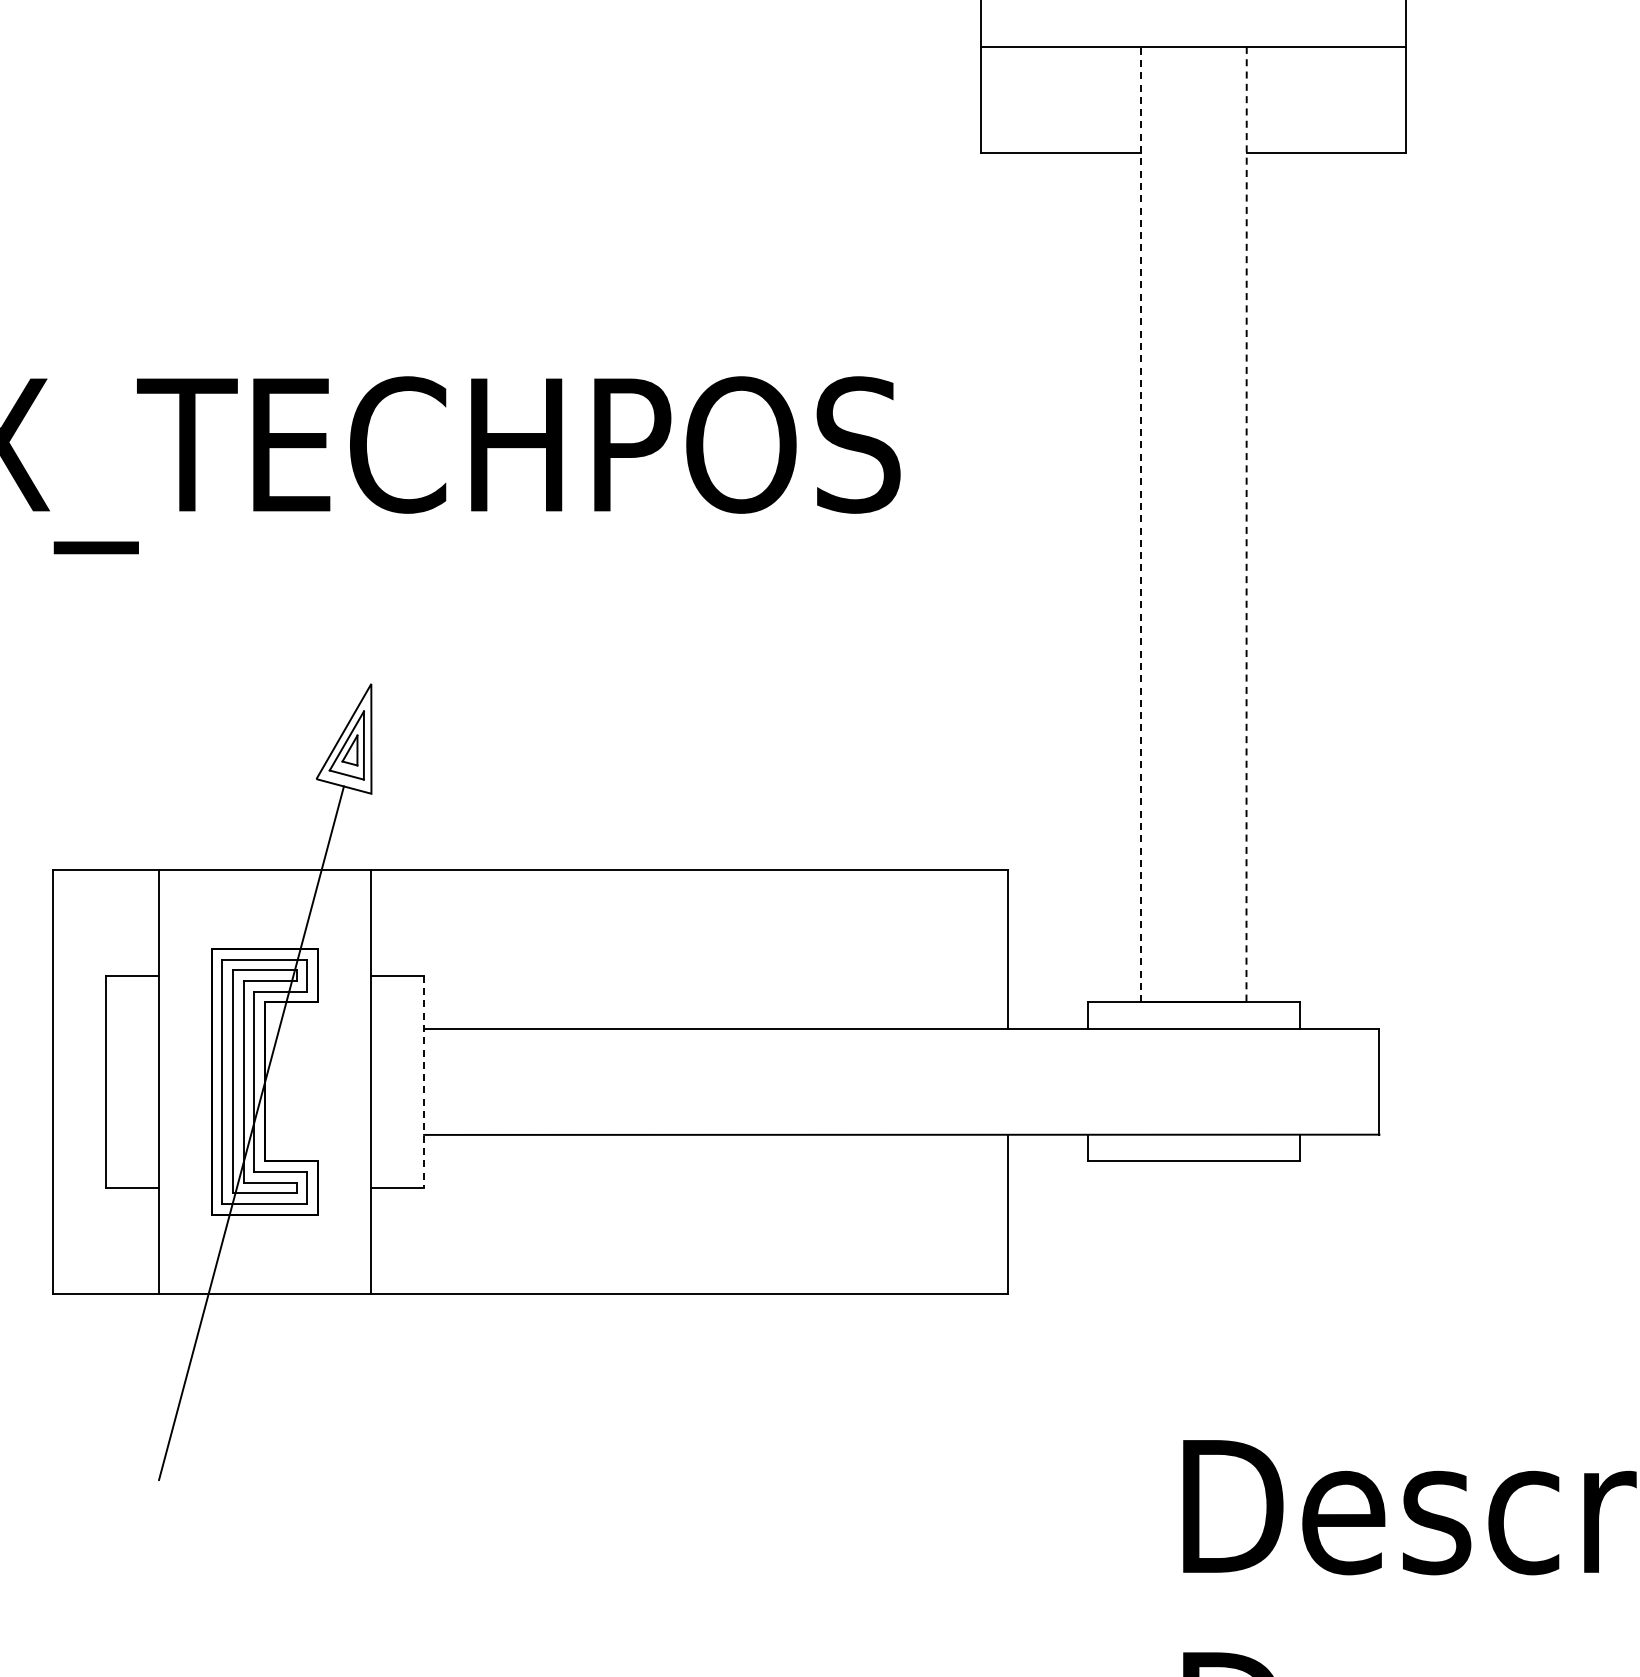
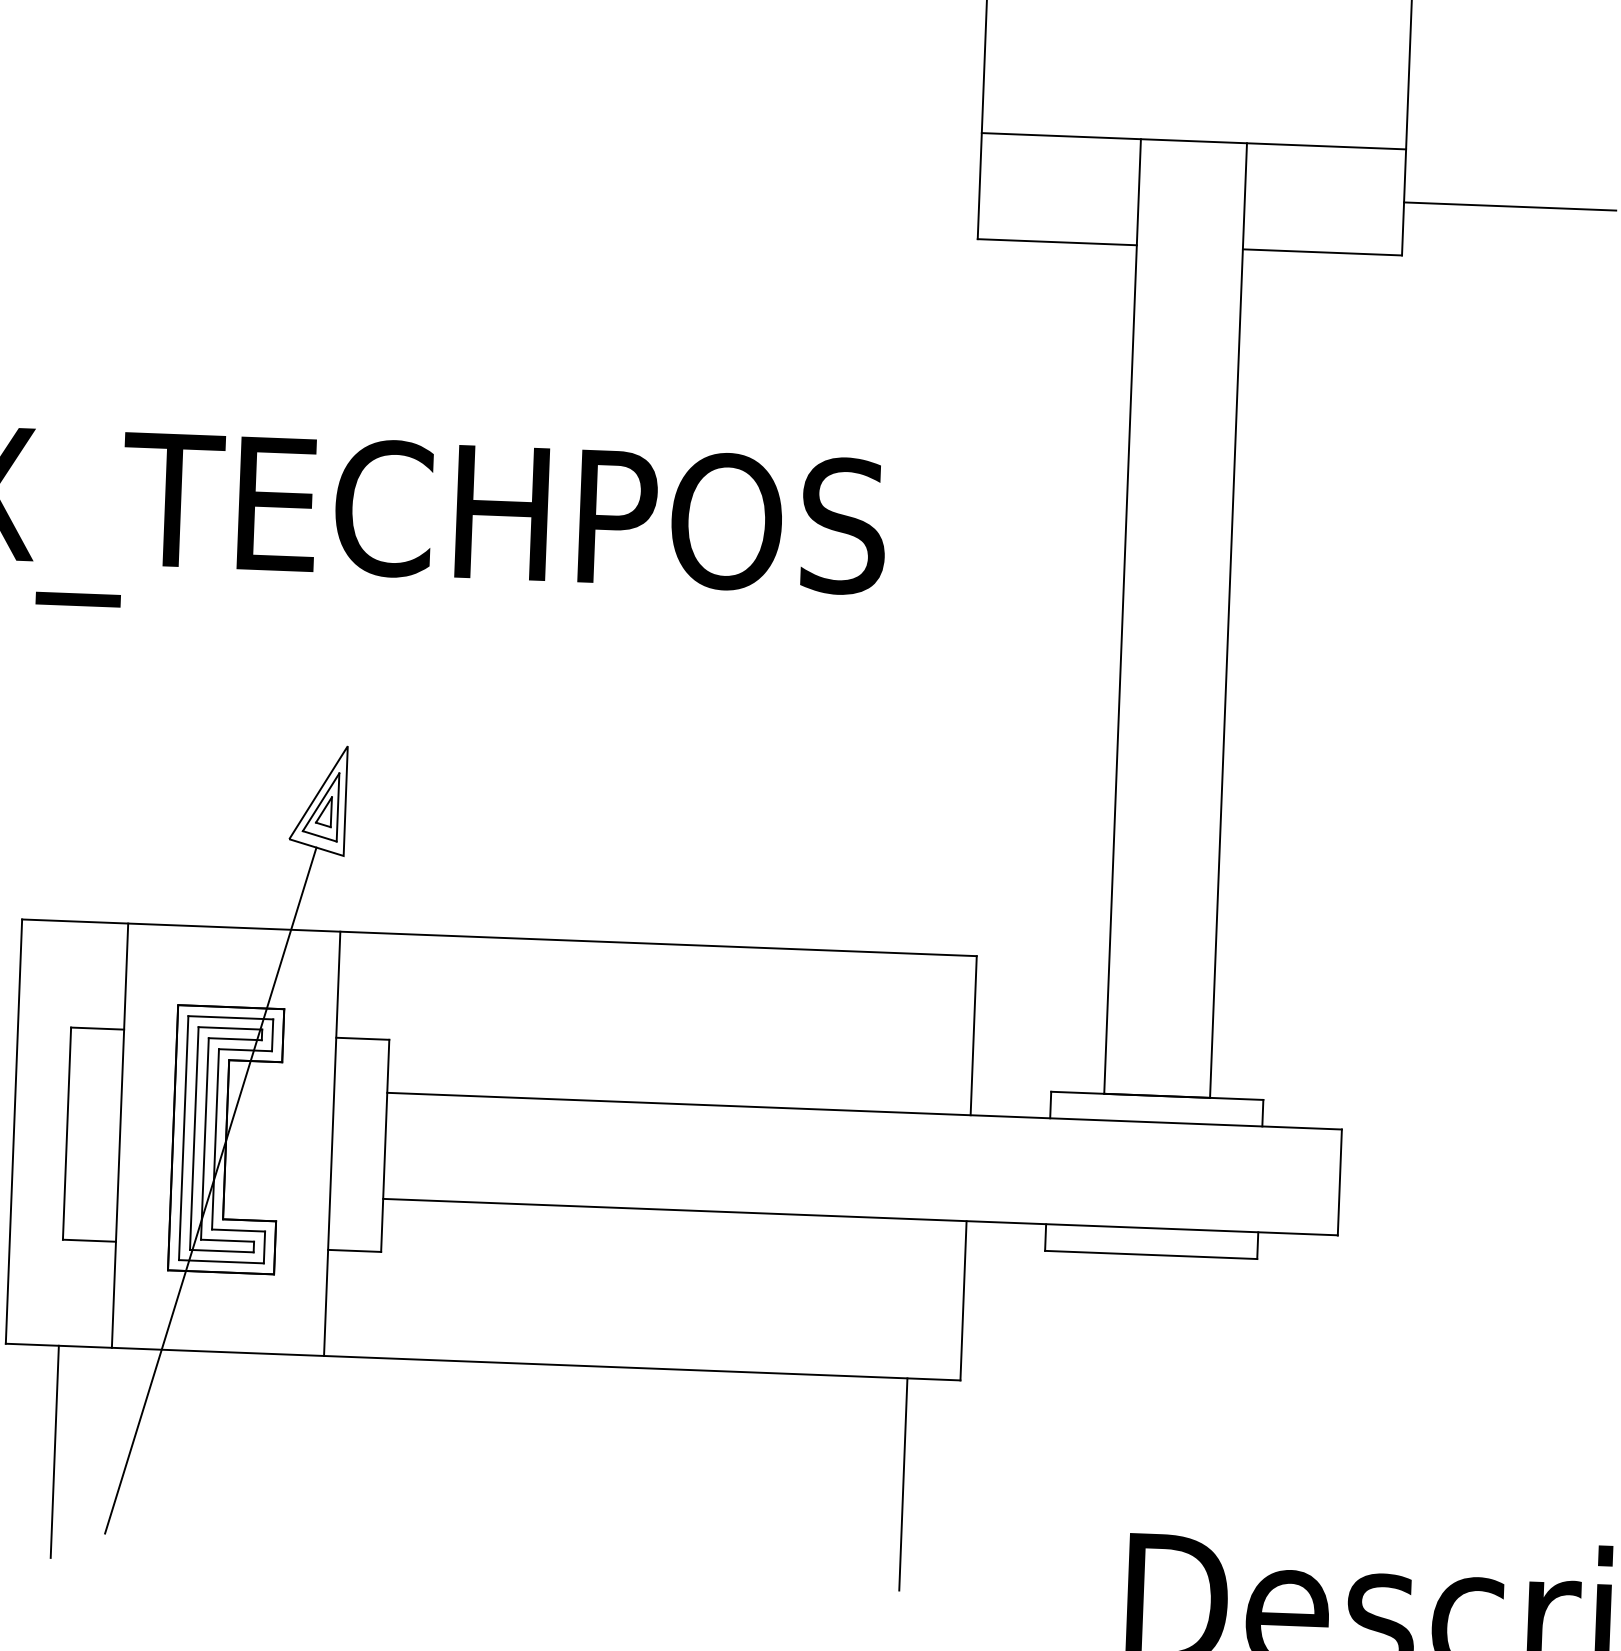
line: (1511, 100) -> (1509, 206), added
line: (1140, 524) -> (1122, 616), dashed -> solid
line: (1246, 524) -> (1228, 620), dashed -> solid
line: (424, 1082) -> (385, 1146), dashed -> solid
line: (105, 1400) -> (54, 1452), added
line: (954, 1400) -> (903, 1484), added

